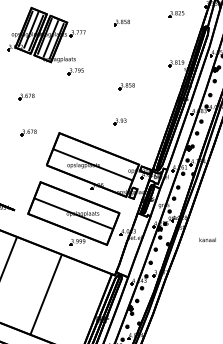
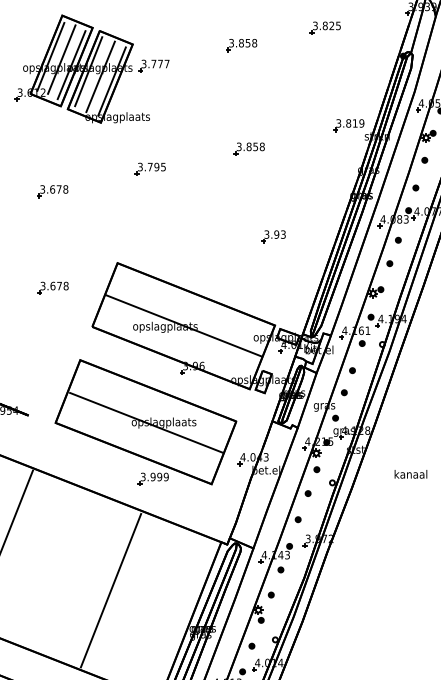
part: (176, 14) -> (325, 28), moved
part: (75, 71) -> (149, 168), moved
part: (126, 86) -> (248, 149), moved
part: (119, 121) -> (271, 236), moved
part: (28, 132) -> (52, 287), moved
line: (45, 294) -> (109, 590), moved

